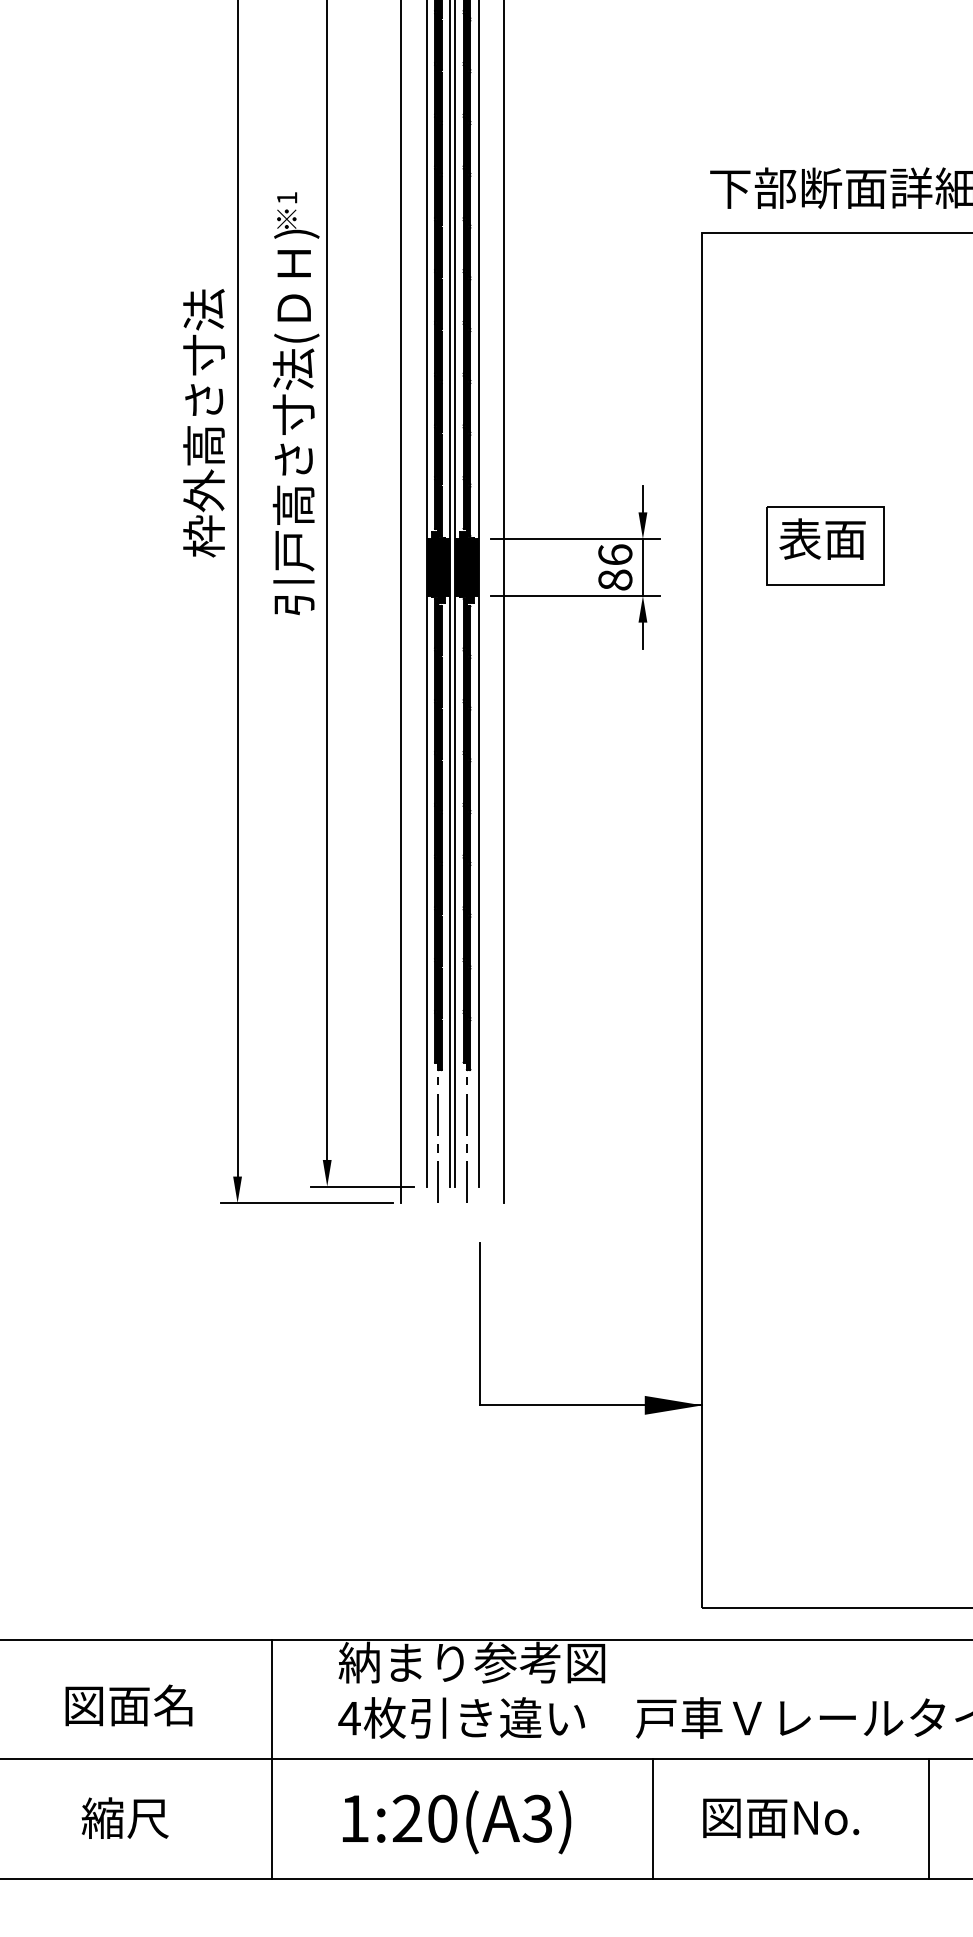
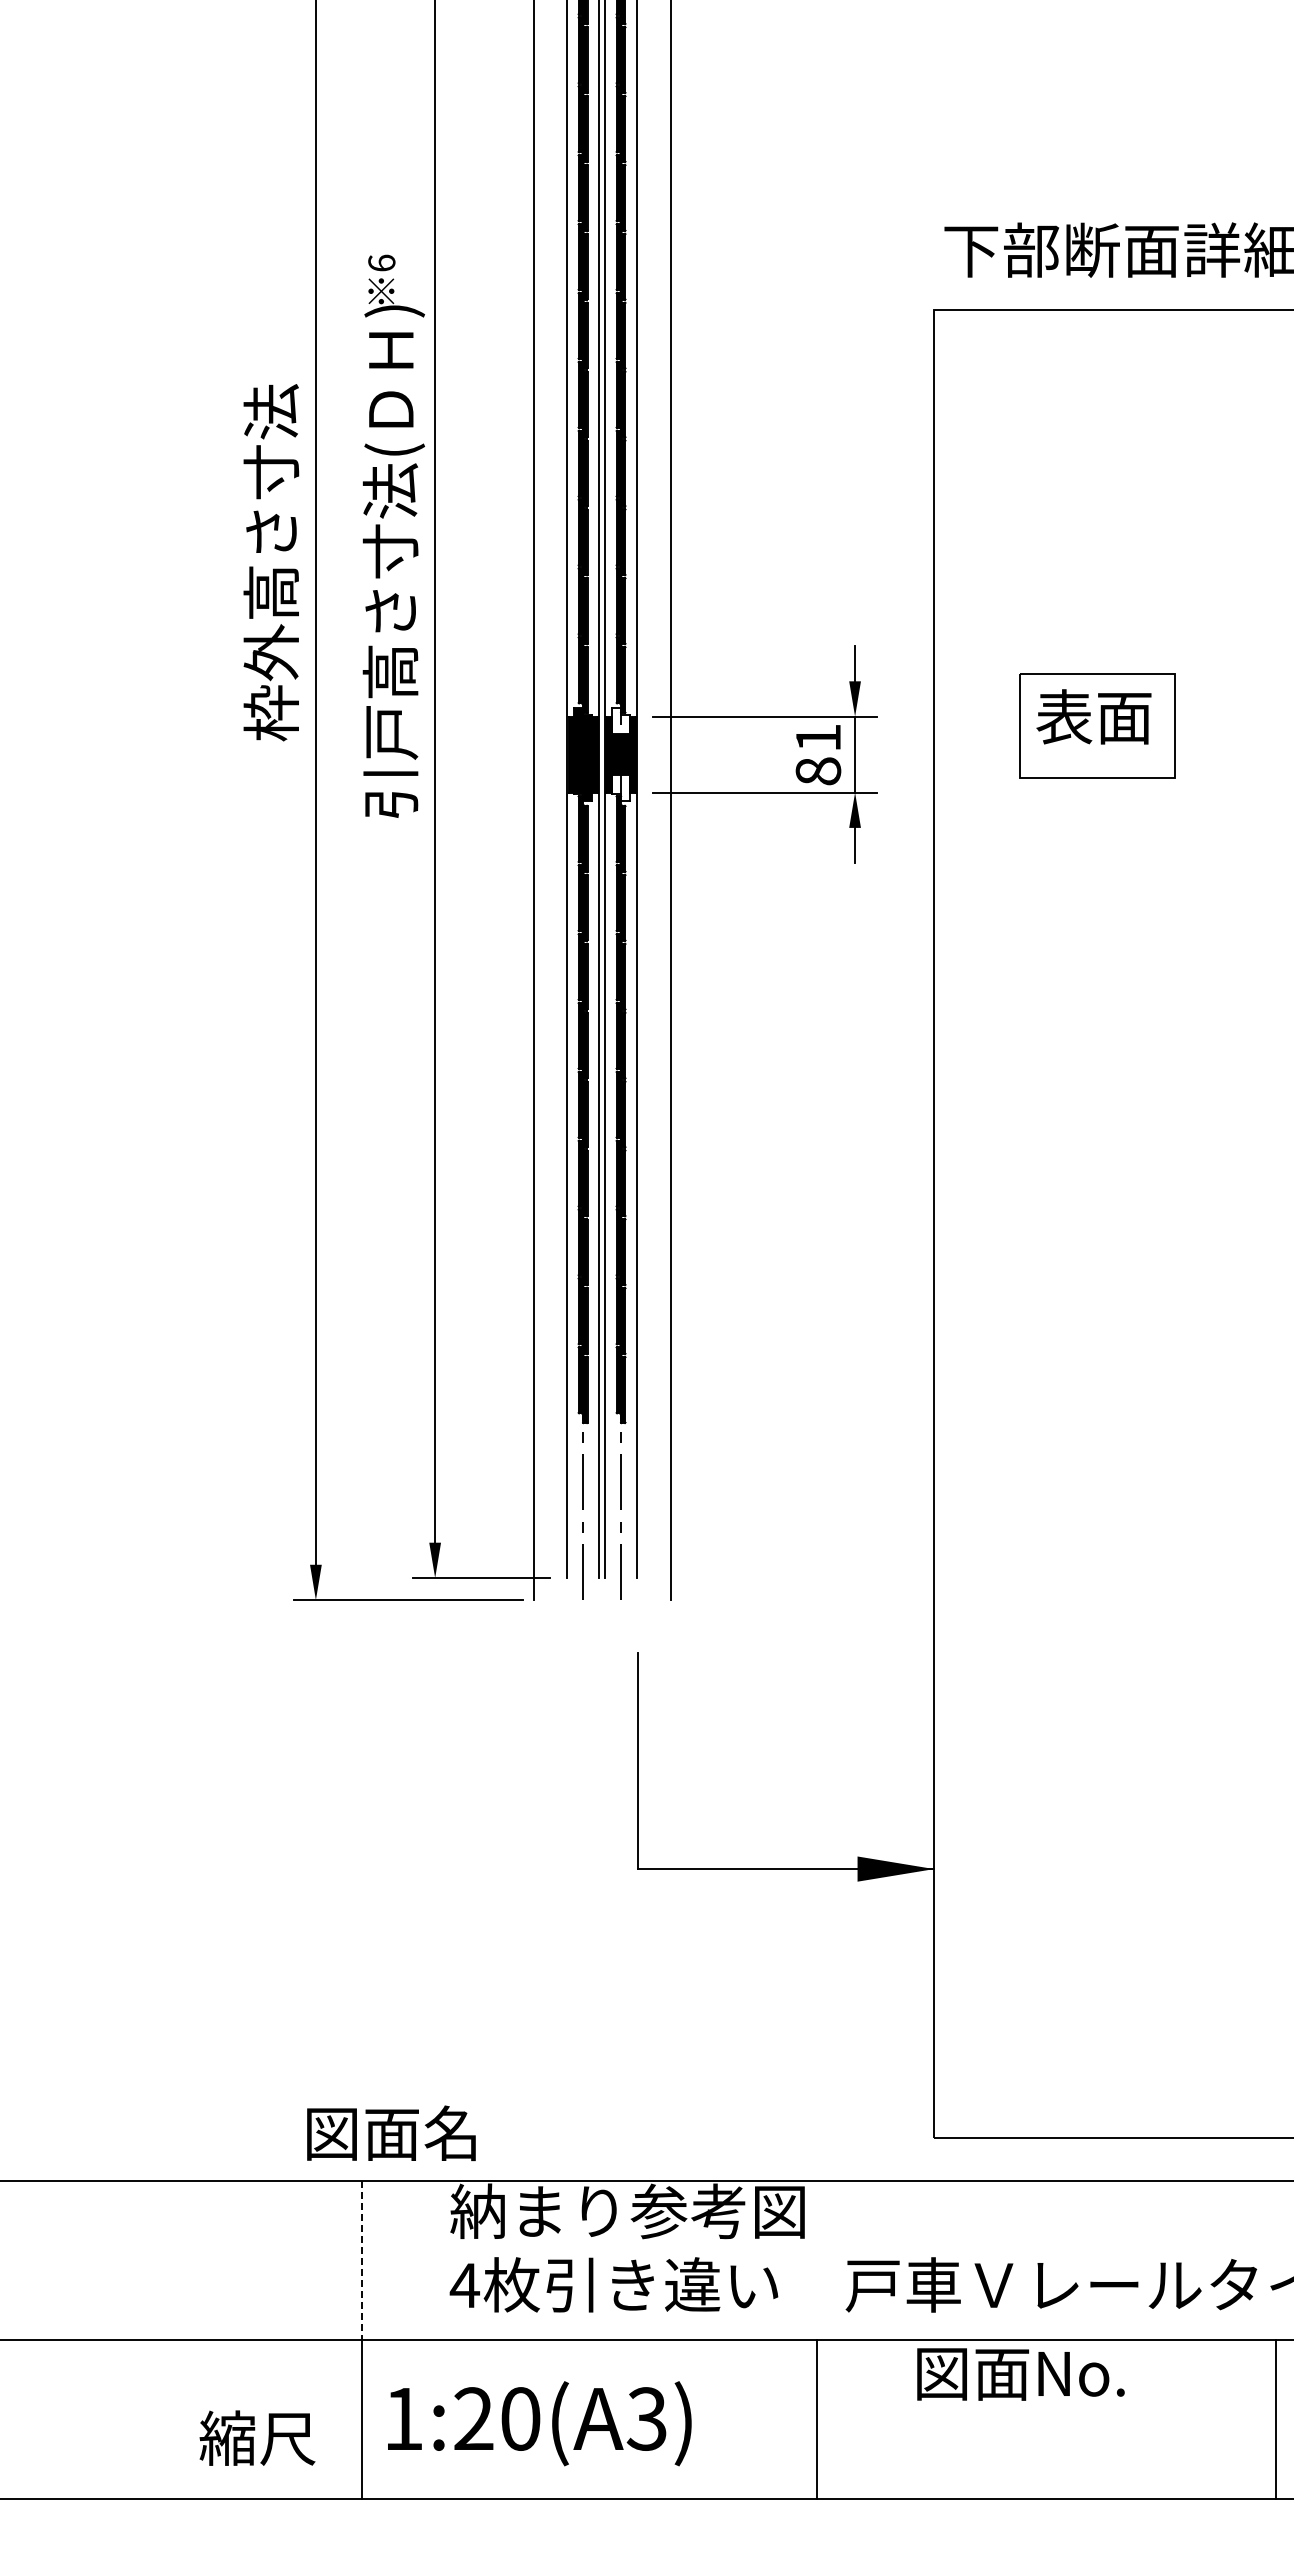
text: (286, 197) -> (381, 262), 1 -> 6
fill: (466, 541) -> (620, 720), removed
text: (615, 554) -> (818, 737), 86 -> 81
fill: (466, 592) -> (620, 787), removed
line: (272, 1699) -> (362, 2260), solid -> dashed
text: (129, 1705) -> (391, 2133), moved
text: (125, 1817) -> (257, 2437), moved
line: (653, 1818) -> (817, 2418), moved
text: (780, 1818) -> (1020, 2374), moved
line: (929, 1818) -> (1276, 2418), moved
text: (456, 1822) -> (539, 2423), moved

